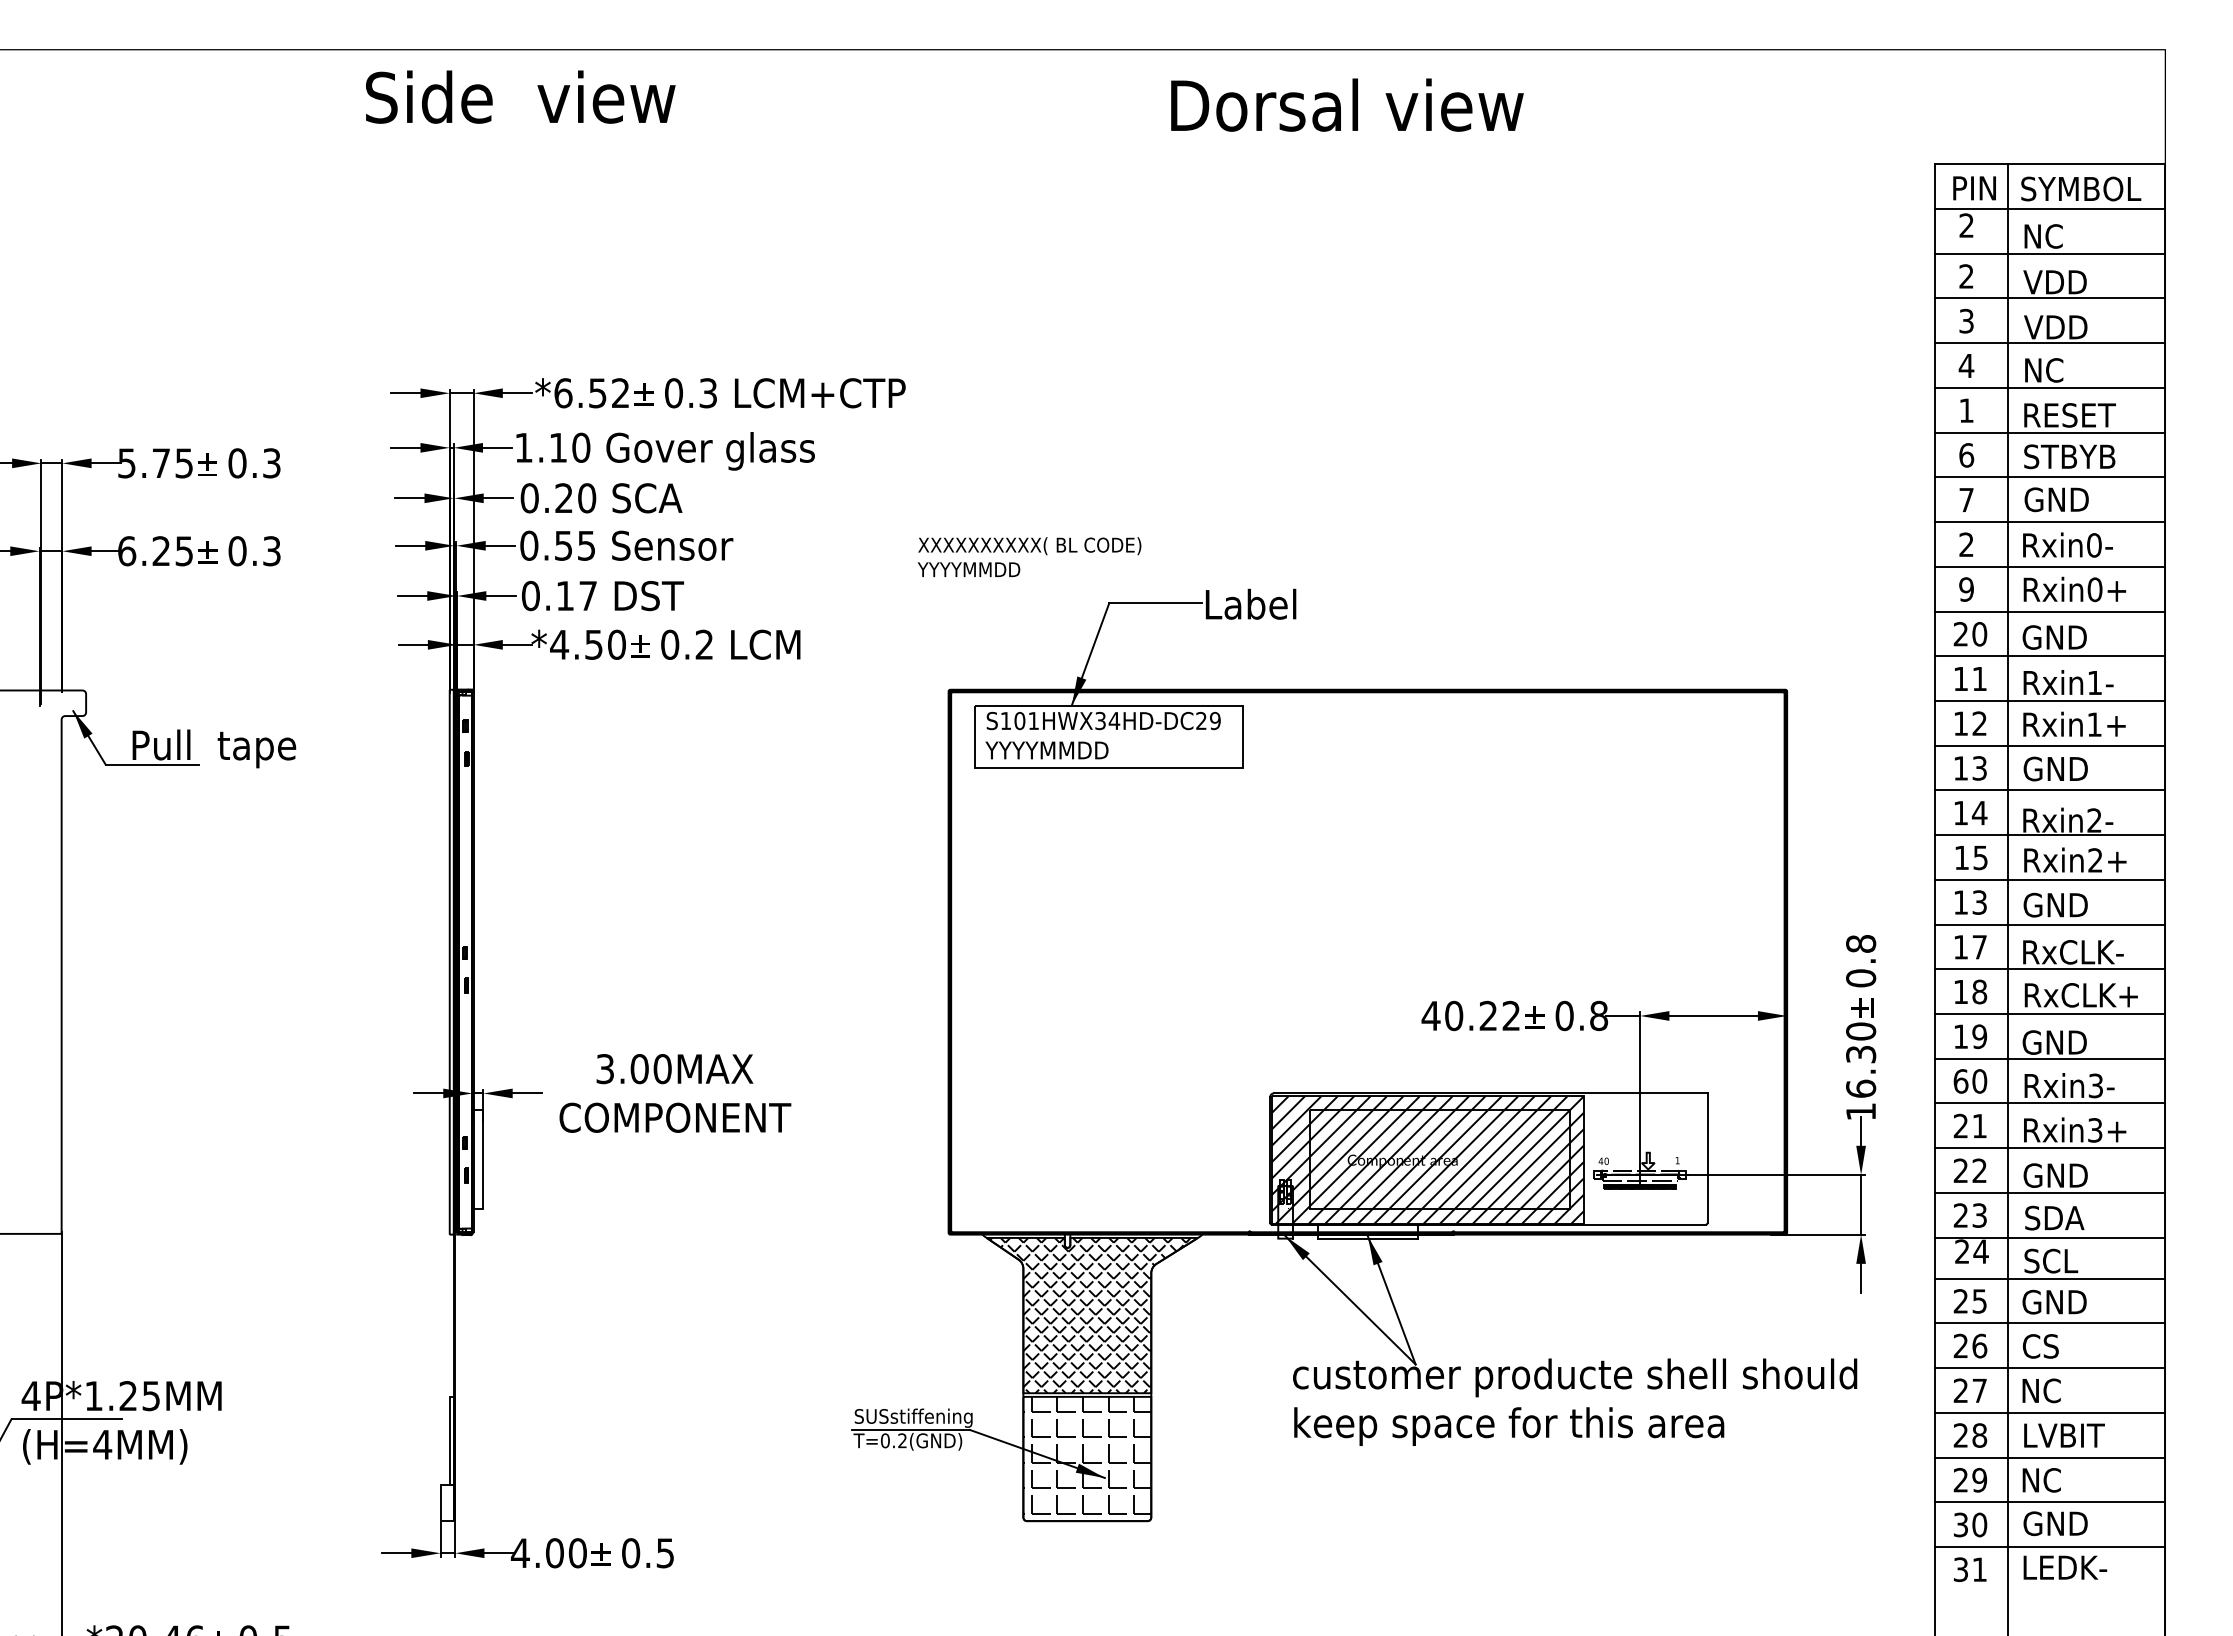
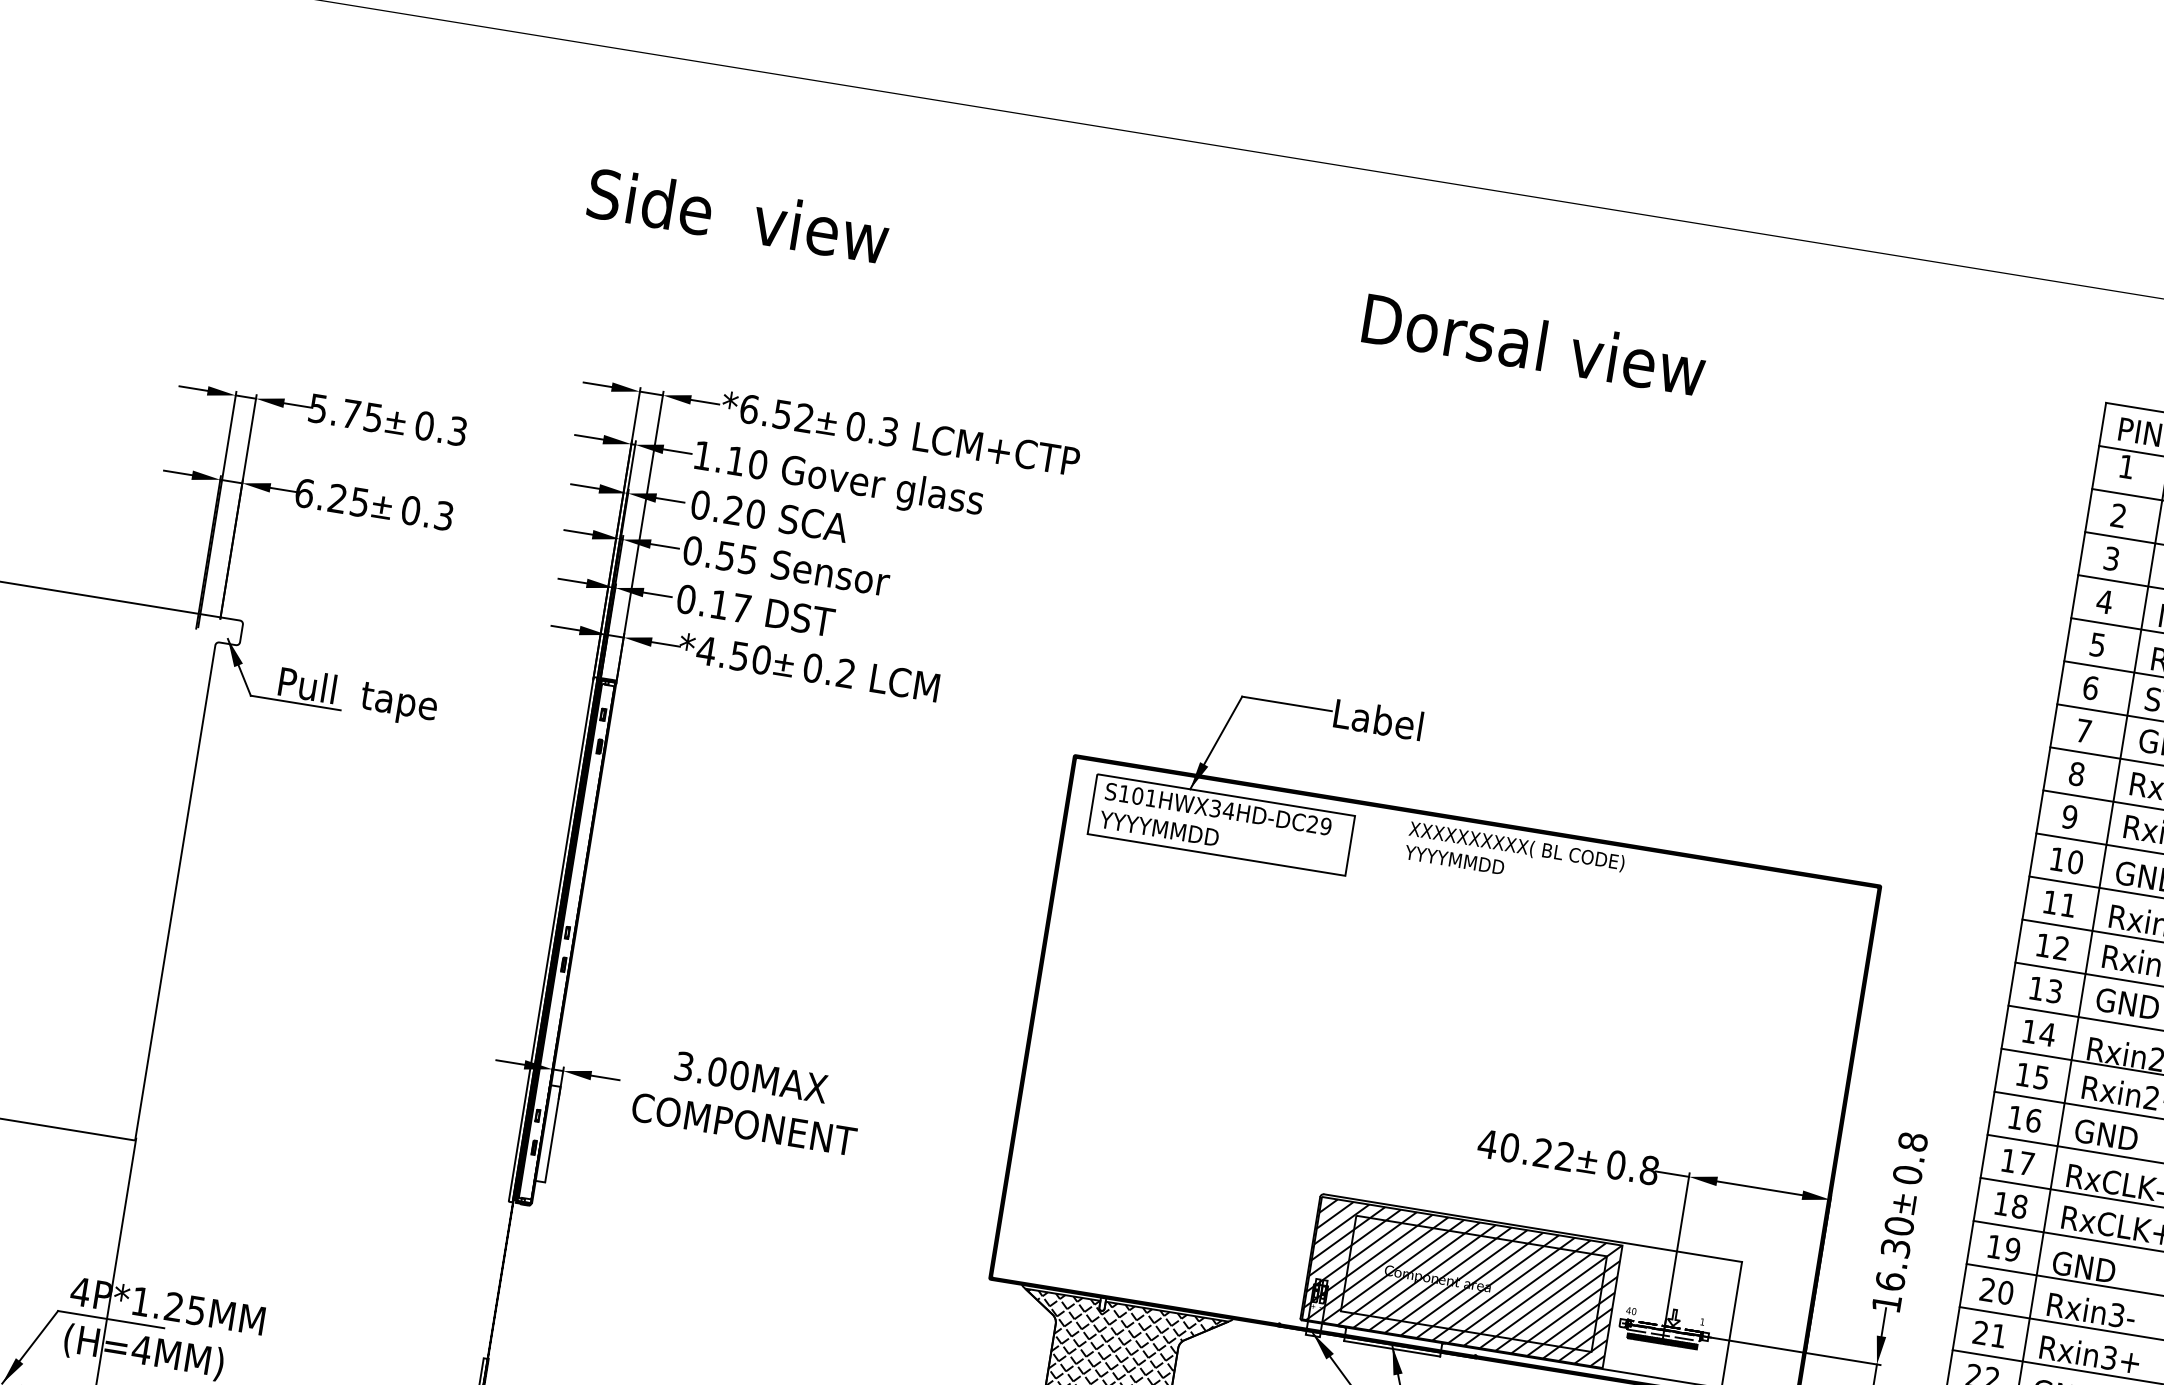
text: (520, 96) -> (738, 215), moved
text: (1347, 104) -> (1534, 344), moved
text: (1966, 225) -> (2126, 466), 2 -> 1
text: (1966, 410) -> (2097, 644), 1 -> 5
text: (1966, 544) -> (2076, 773), 2 -> 8
text: (1029, 556) -> (1514, 856), moved
text: (1960, 634) -> (2056, 859), 20 -> 10
text: (1979, 902) -> (2033, 1120), 13 -> 16
text: (1960, 1081) -> (1987, 1289), 60 -> 20

